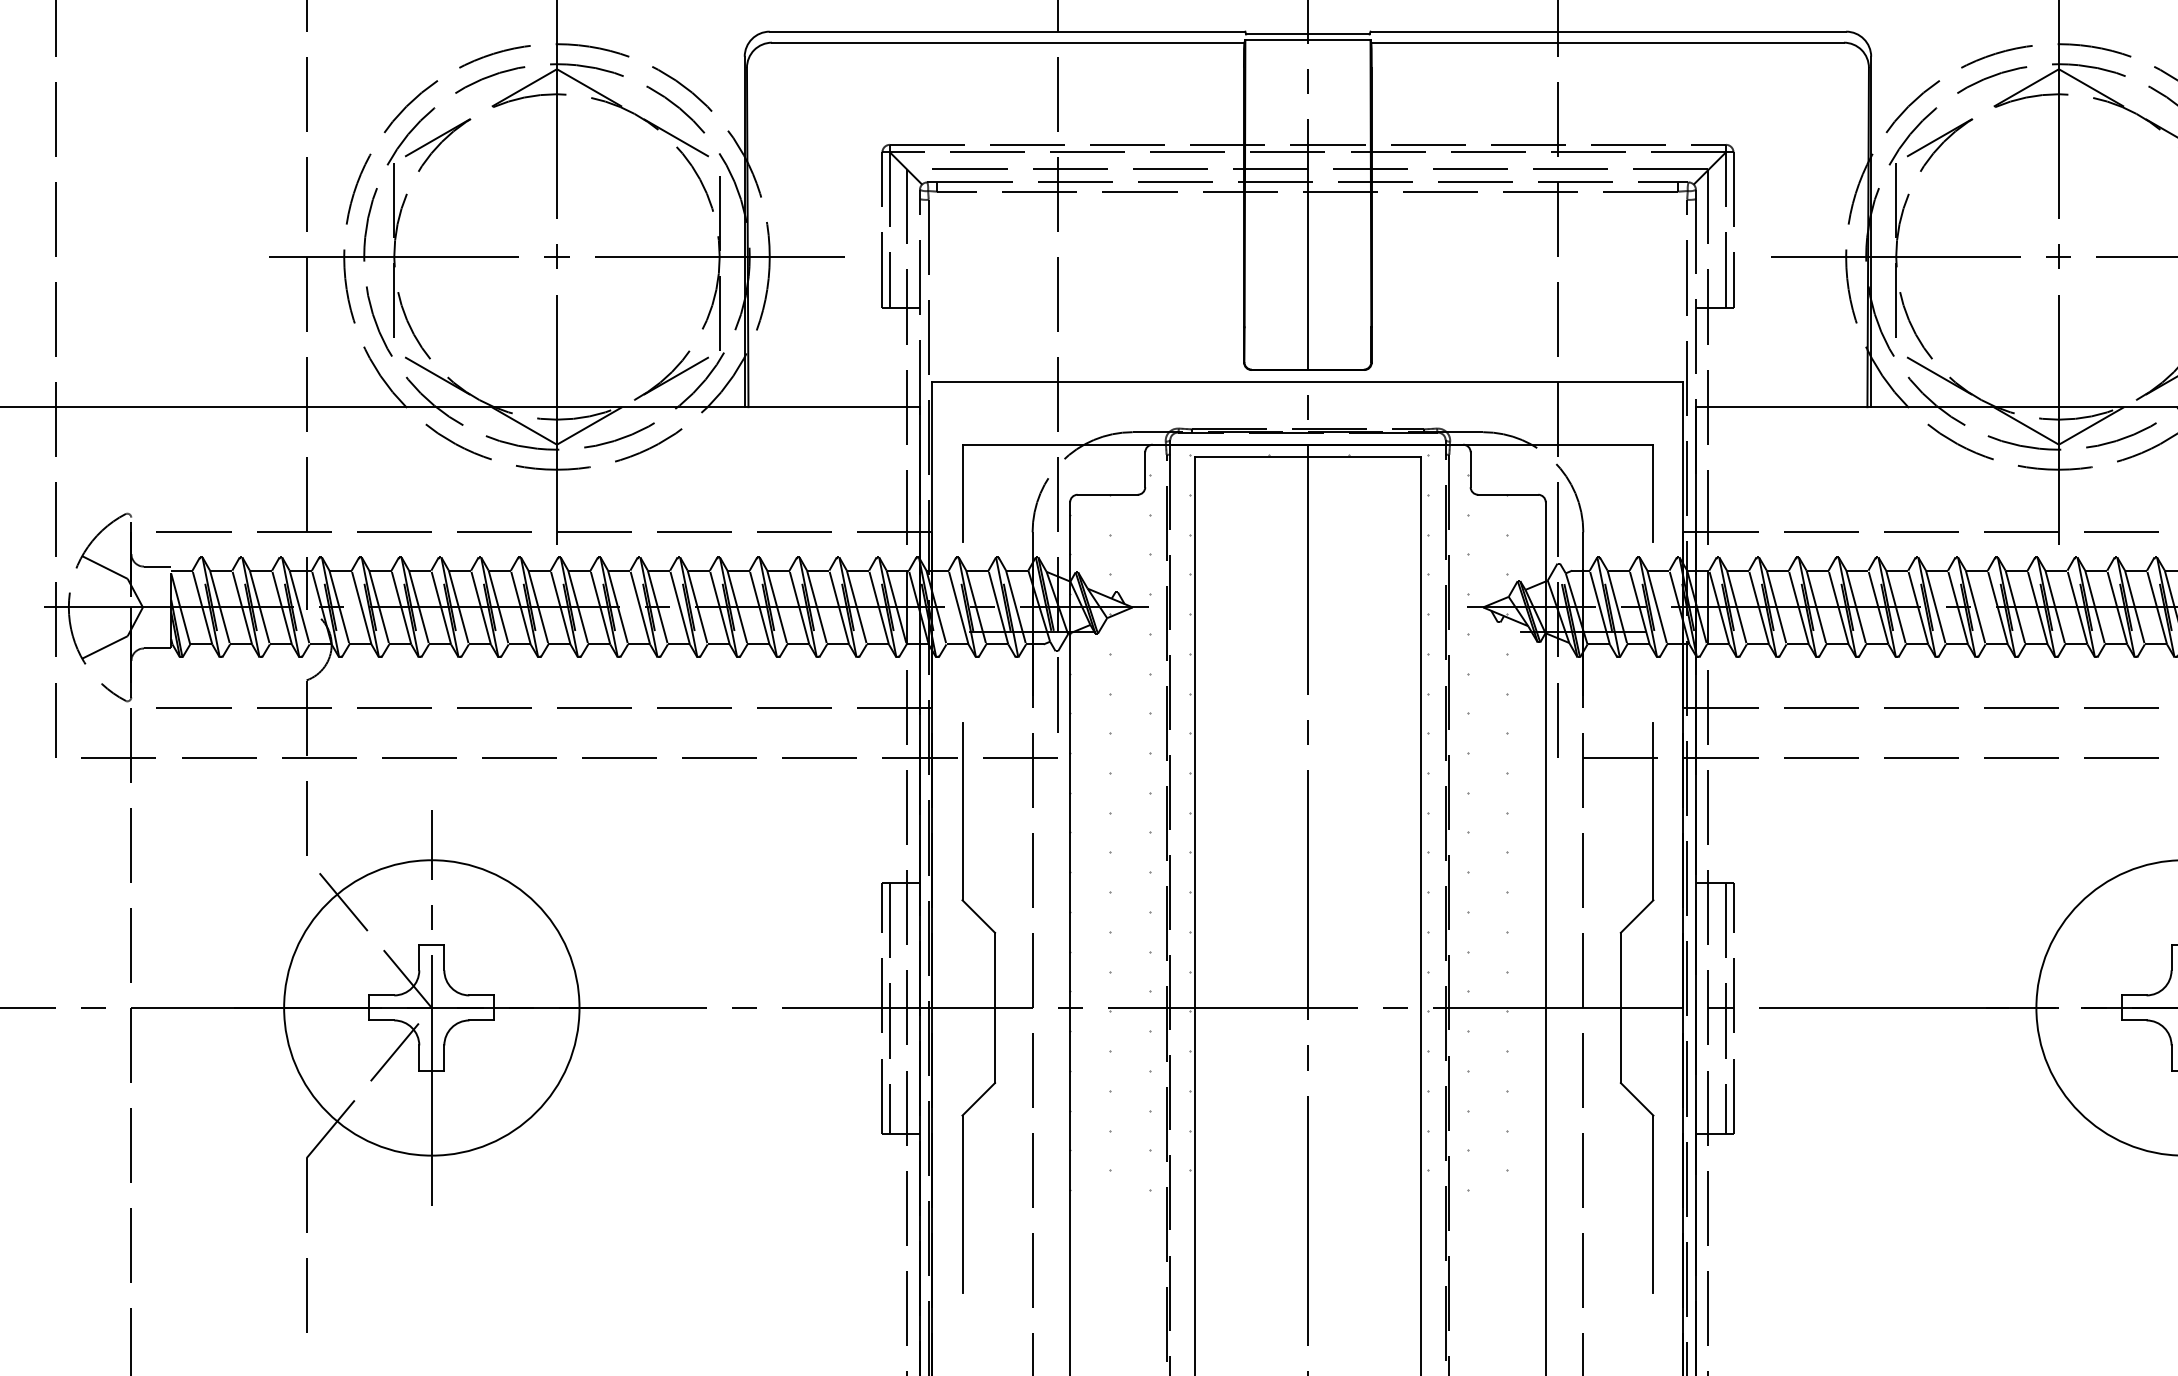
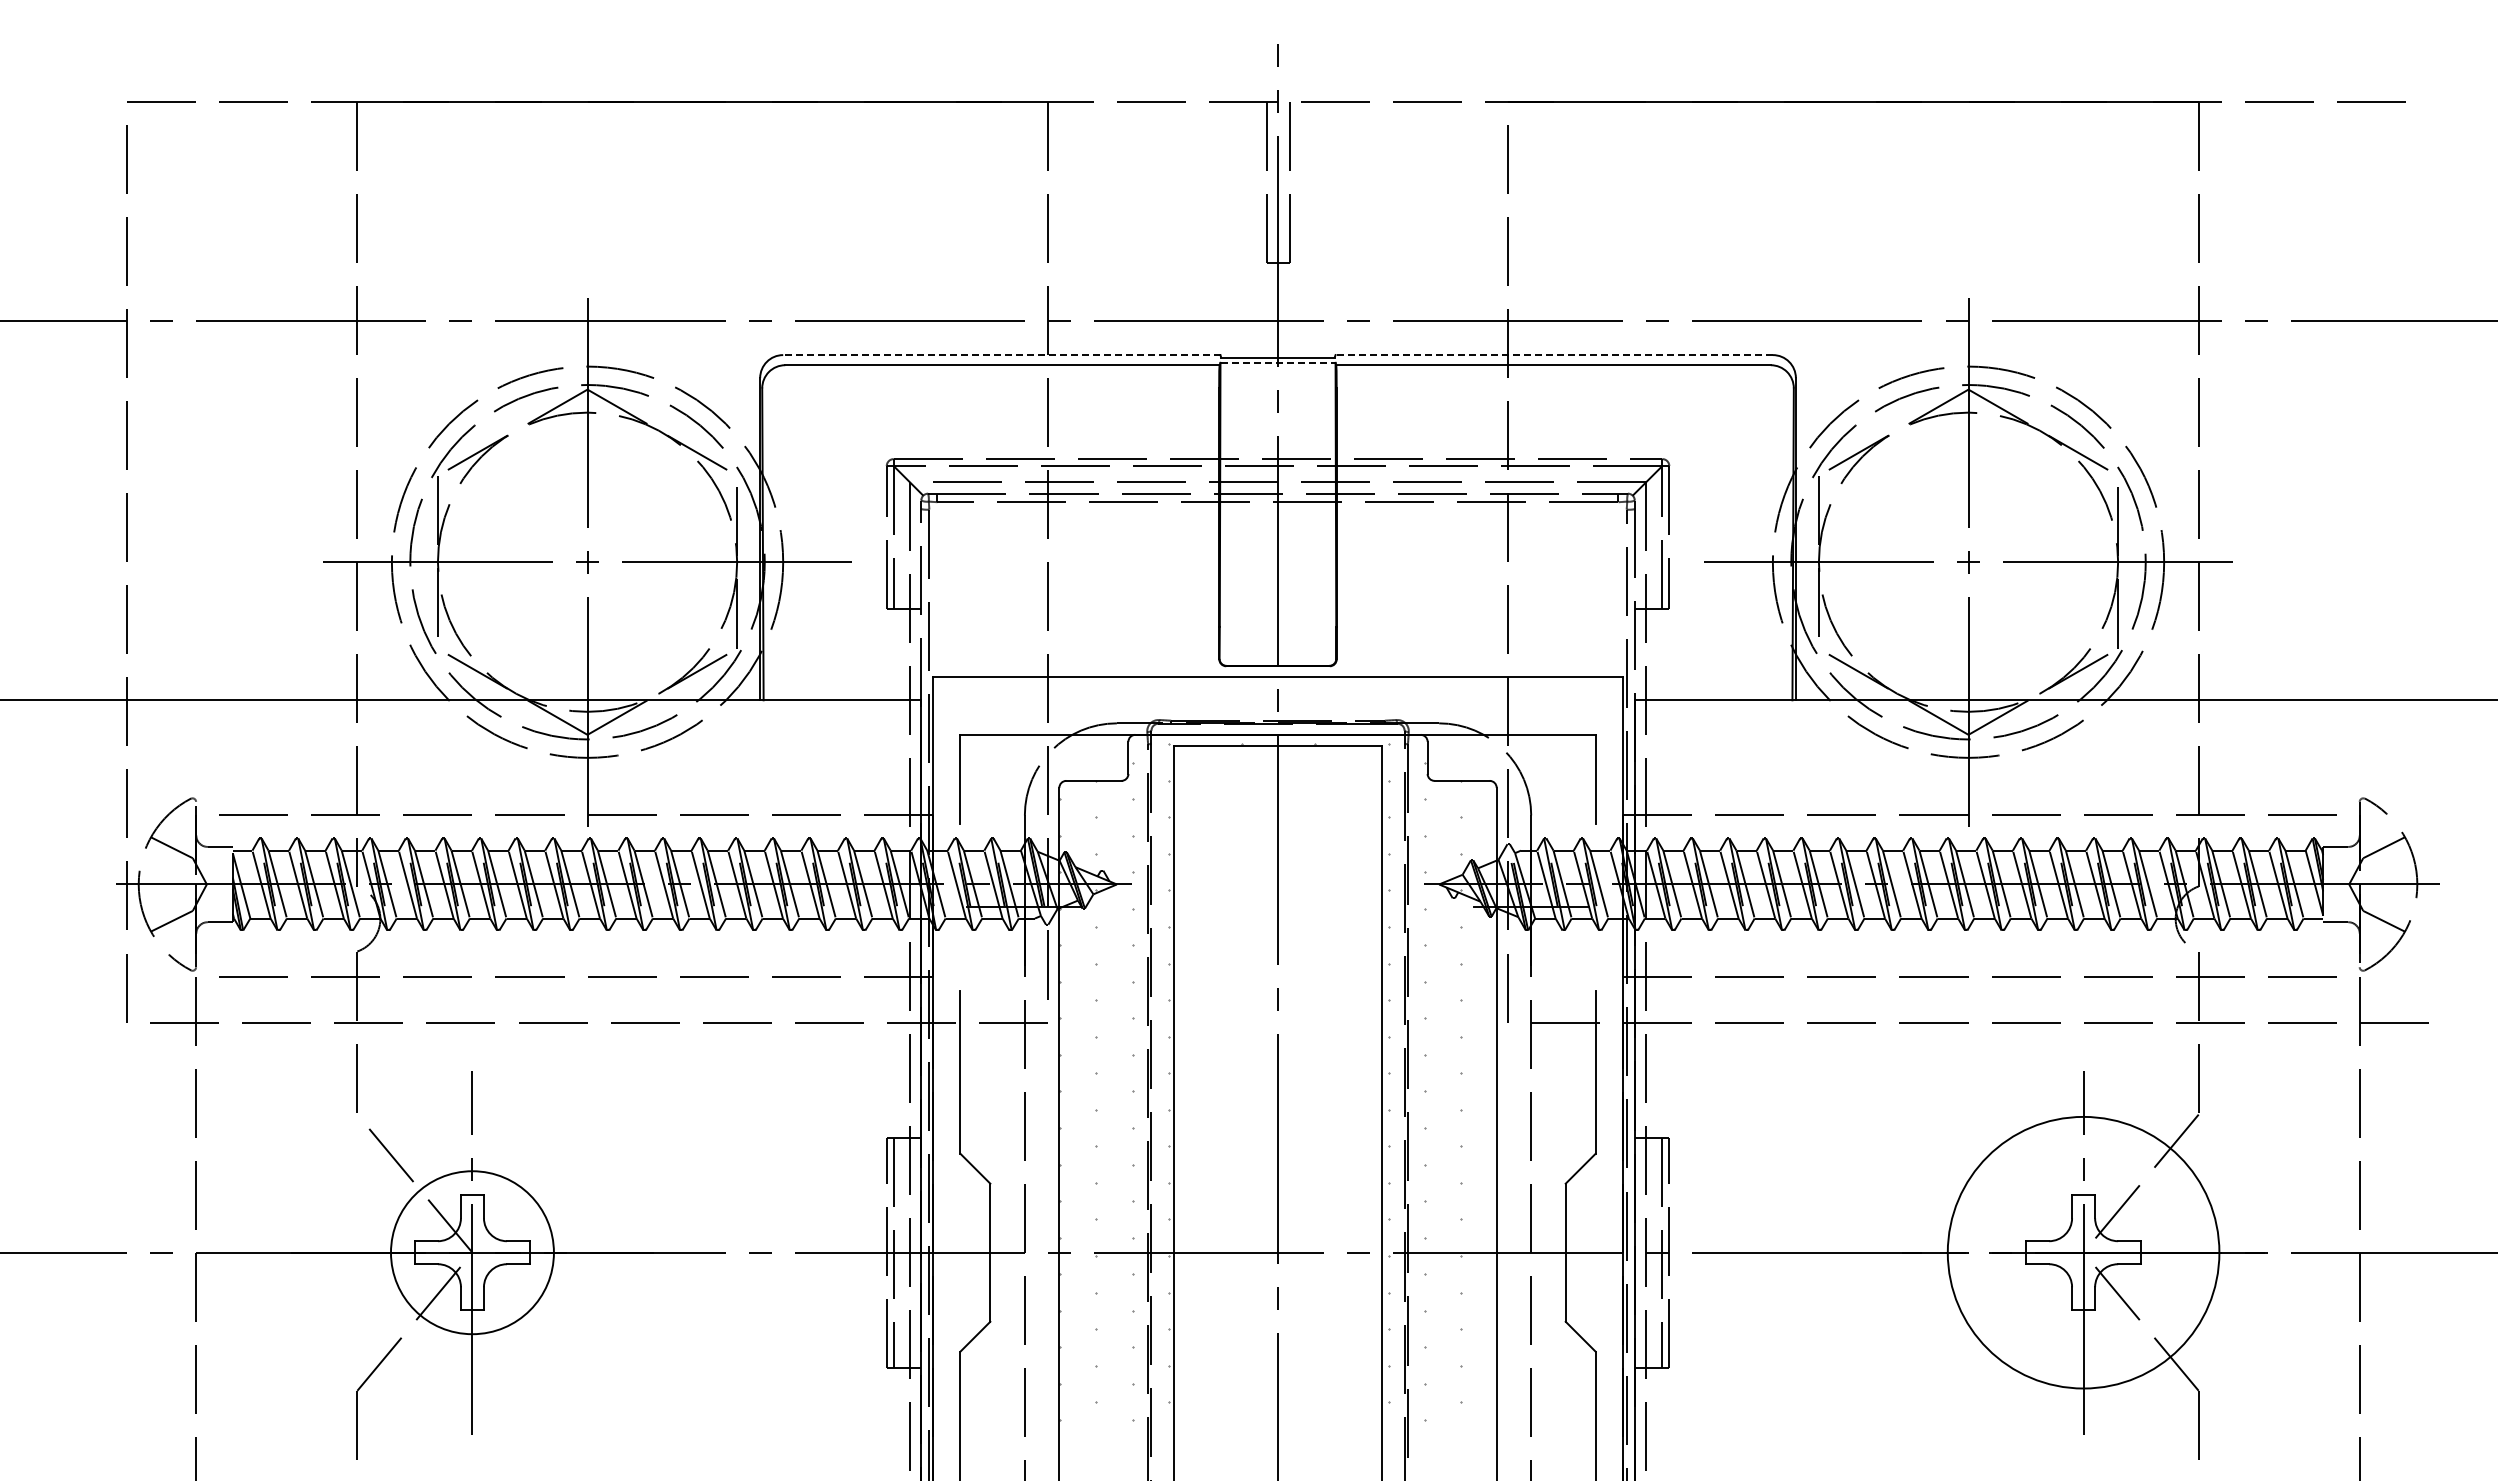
line: (1007, 32) -> (1001, 355), solid -> dashed
line: (1608, 32) -> (1554, 355), solid -> dashed
line: (1308, 39) -> (1278, 362), solid -> dashed
circle: (431, 1007) -> (472, 1252), size x0.6

